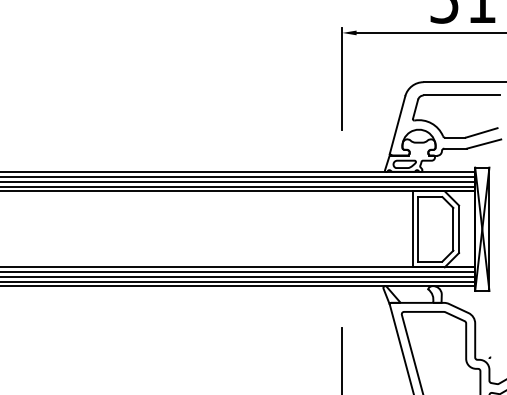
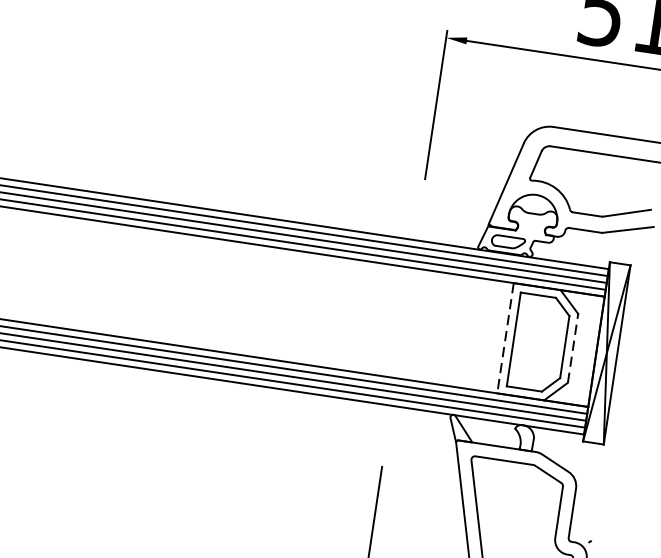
line: (412, 229) -> (505, 338), solid -> dashed
line: (459, 229) -> (573, 348), solid -> dashed

